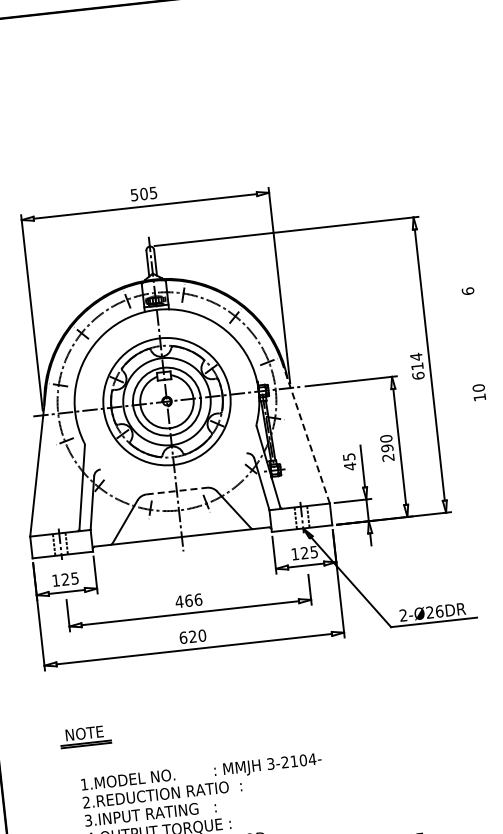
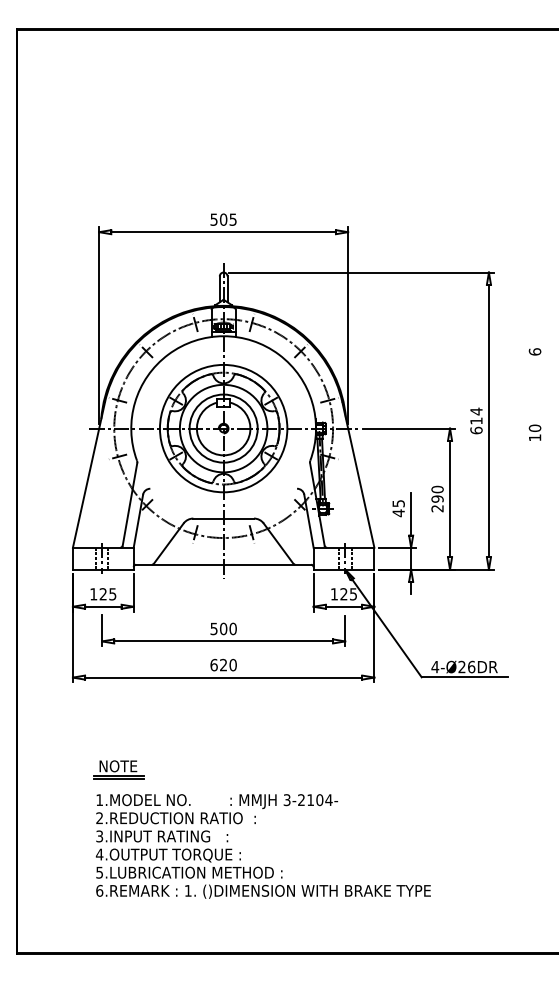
text: (478, 392) -> (534, 432), moved
line: (306, 432) -> (358, 474), dashed -> solid
line: (177, 490) -> (224, 518), dashed -> solid
text: (188, 600) -> (223, 628), 466 -> 500
text: (403, 614) -> (435, 666), 2-Ø26DR -> 4-Ø26DR
part: (85, 736) -> (118, 769), moved

